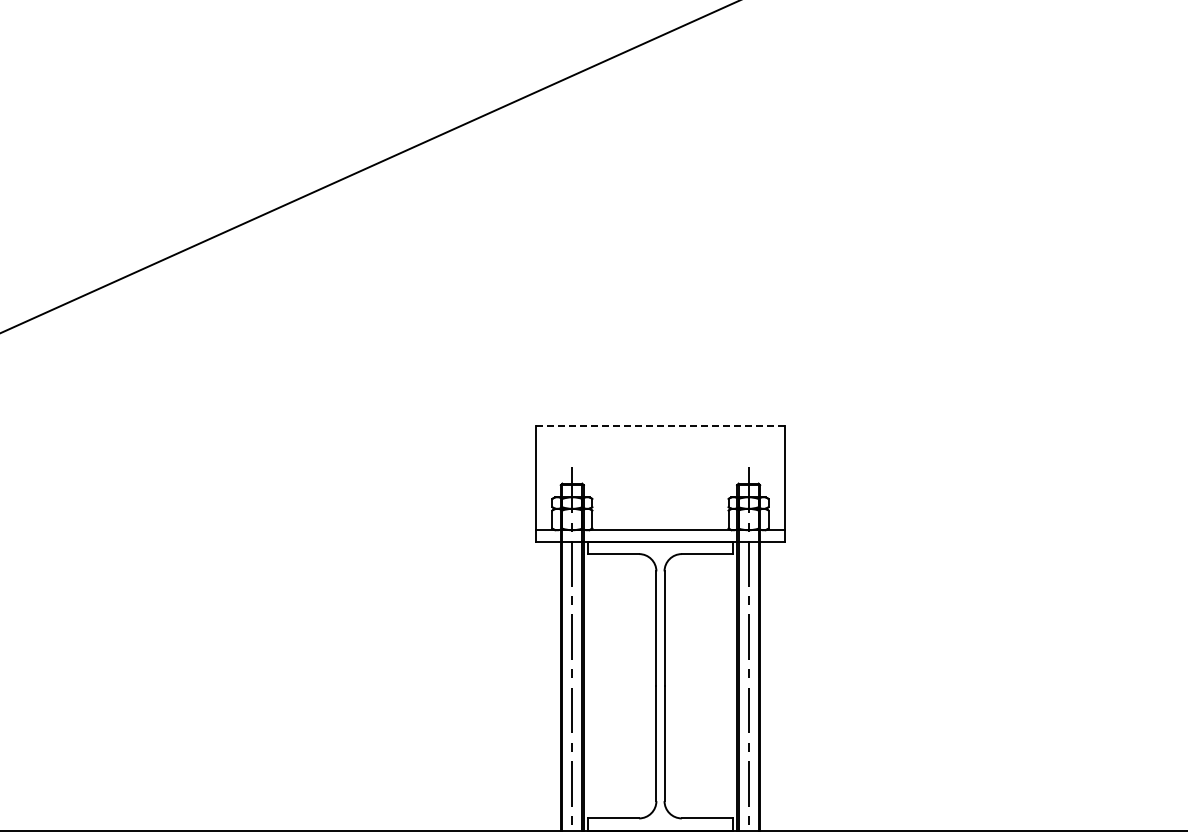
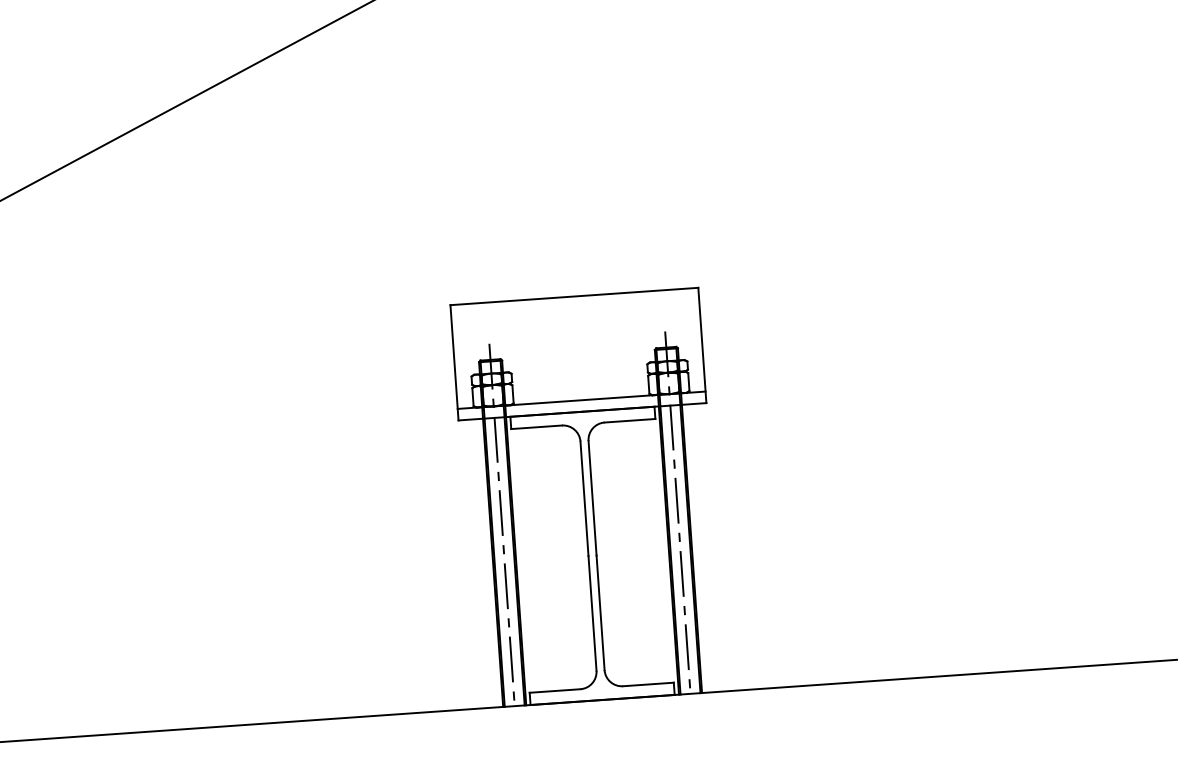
line: (660, 426) -> (574, 296), dashed -> solid

